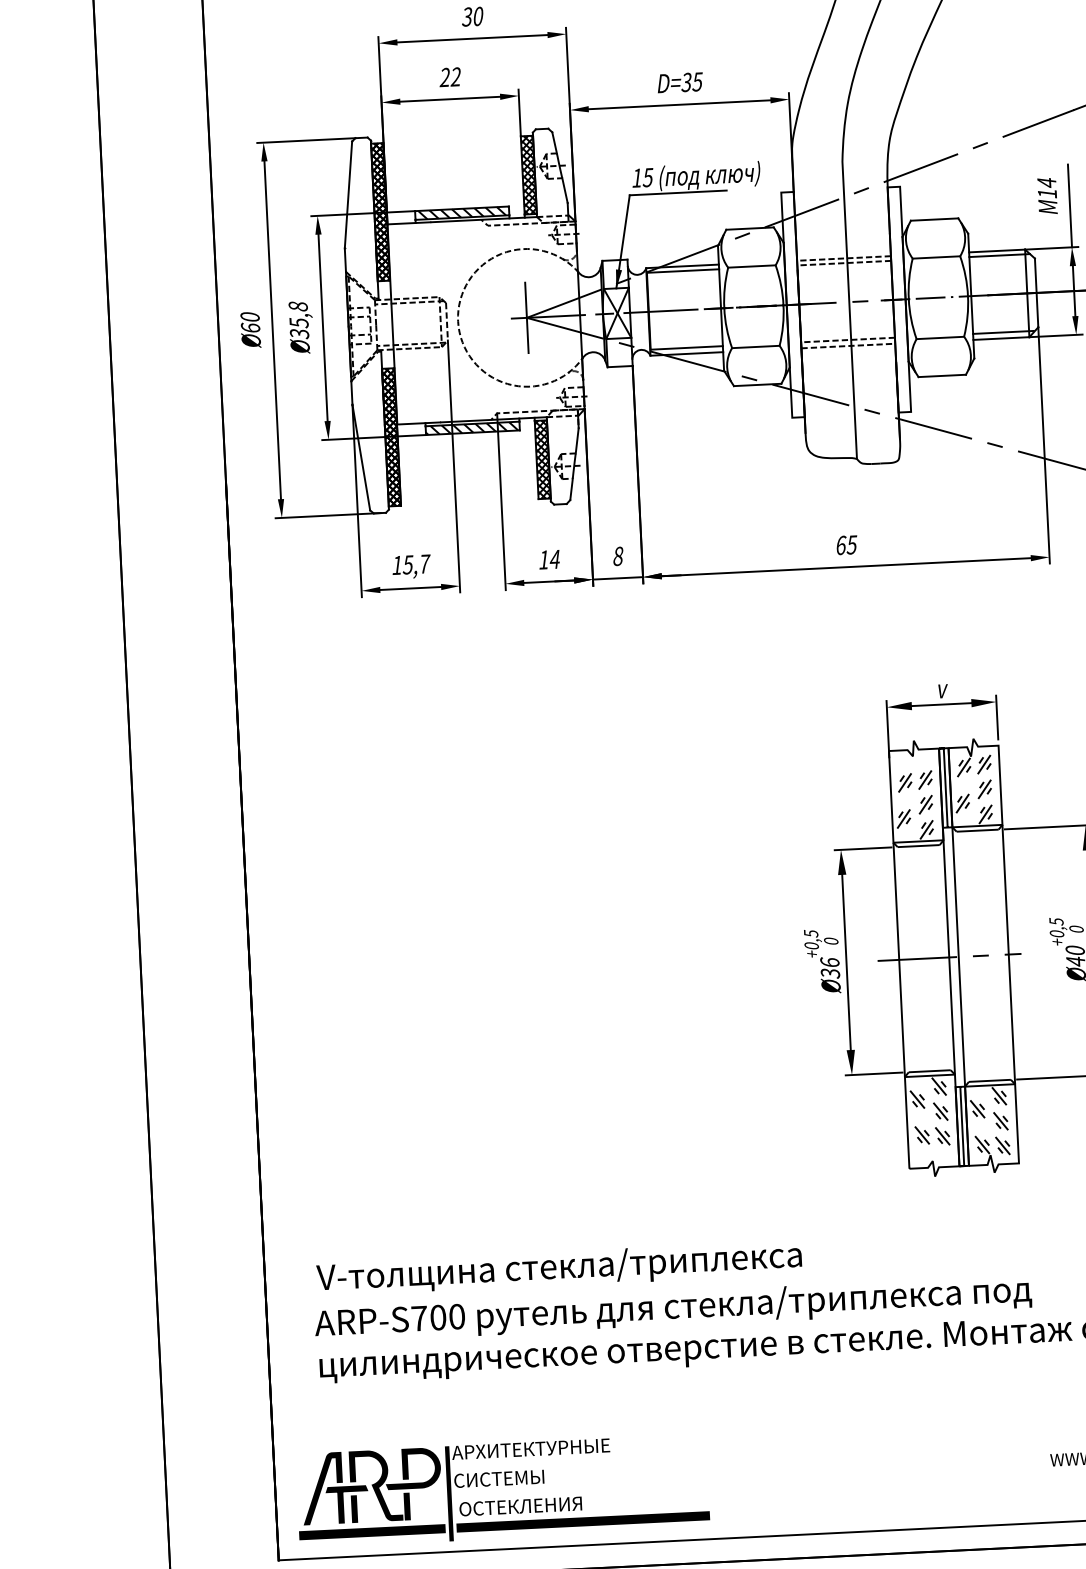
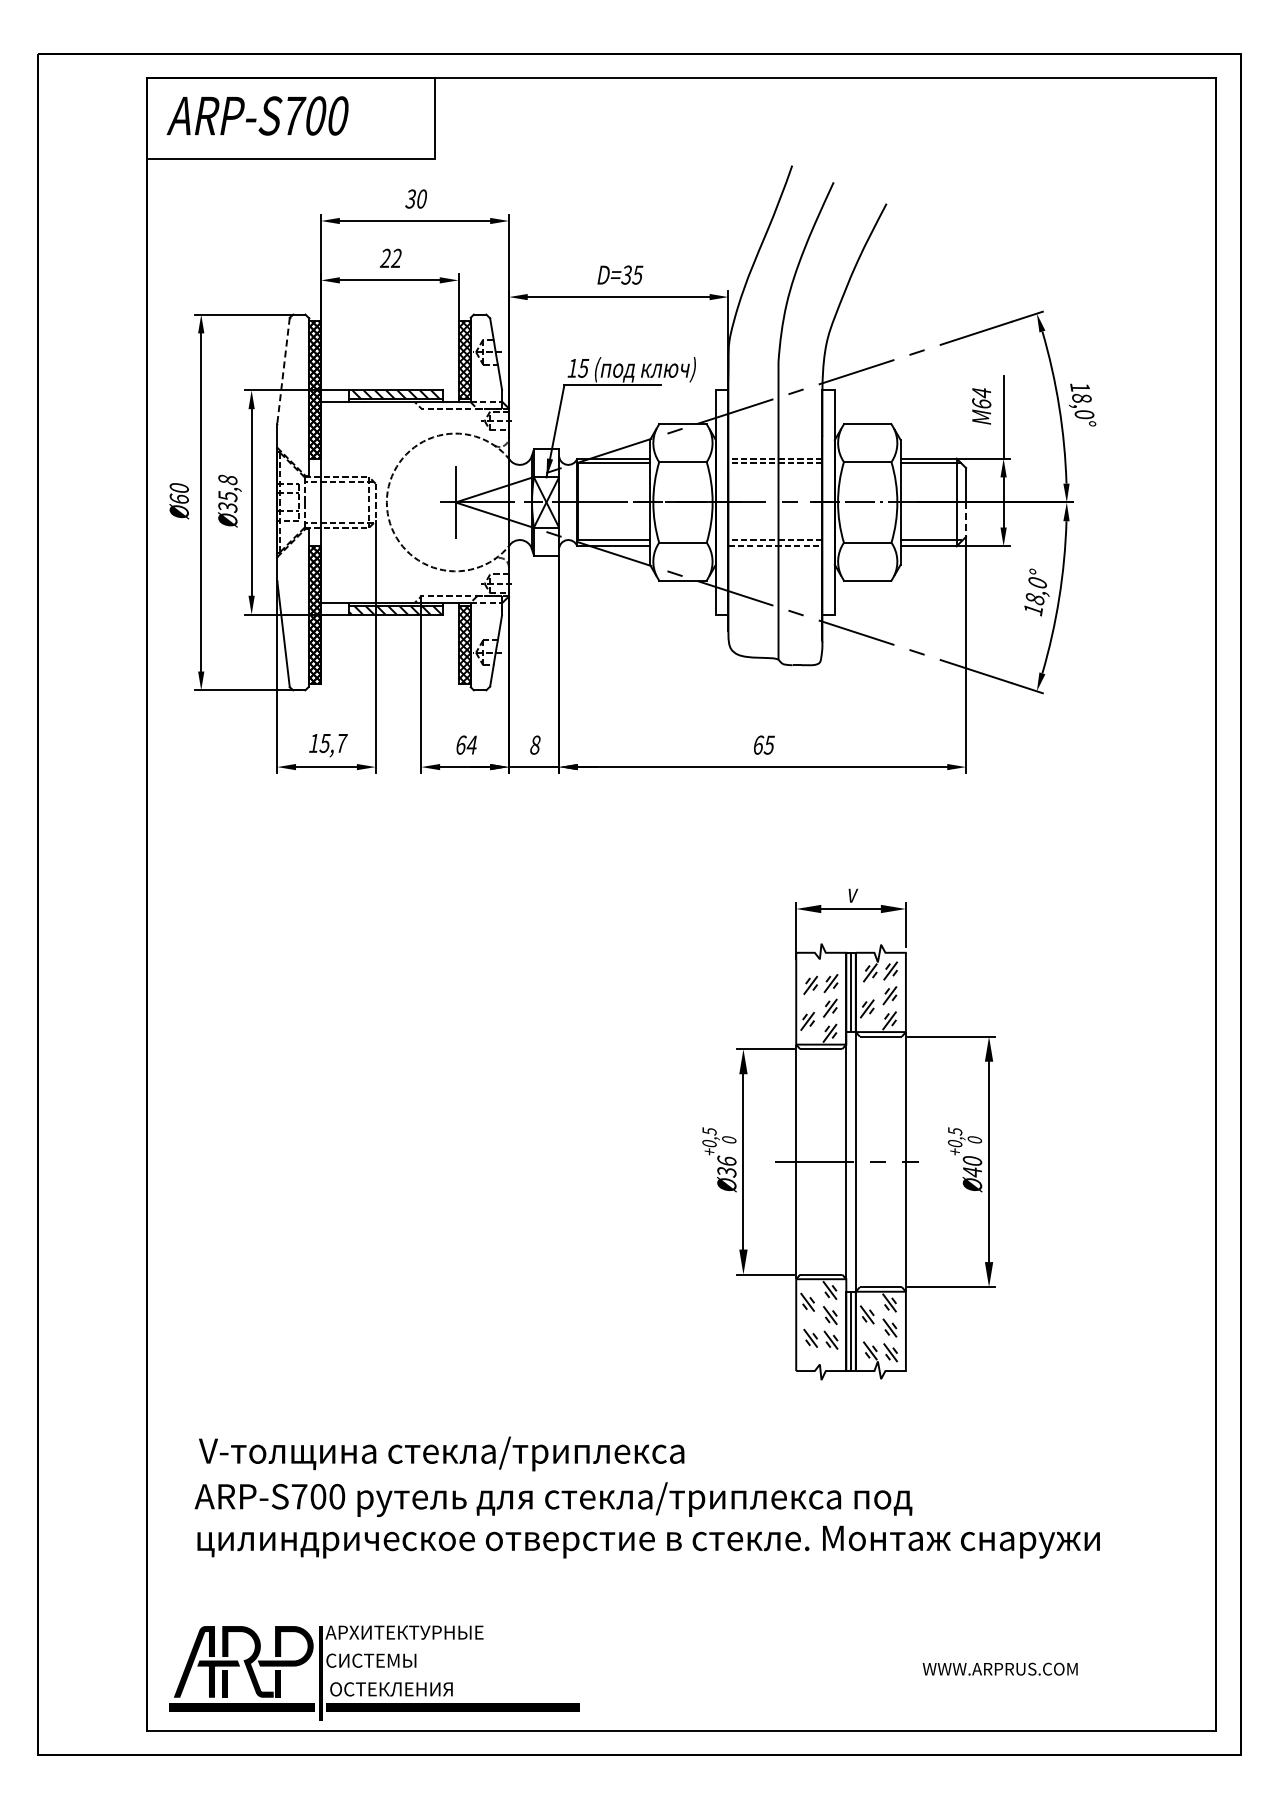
text: (1047, 193) -> (981, 403), M14 -> M64
line: (348, 194) -> (283, 370), solid -> dashed
line: (1037, 310) -> (966, 520), solid -> dashed
text: (544, 559) -> (461, 744), 14 -> 64

